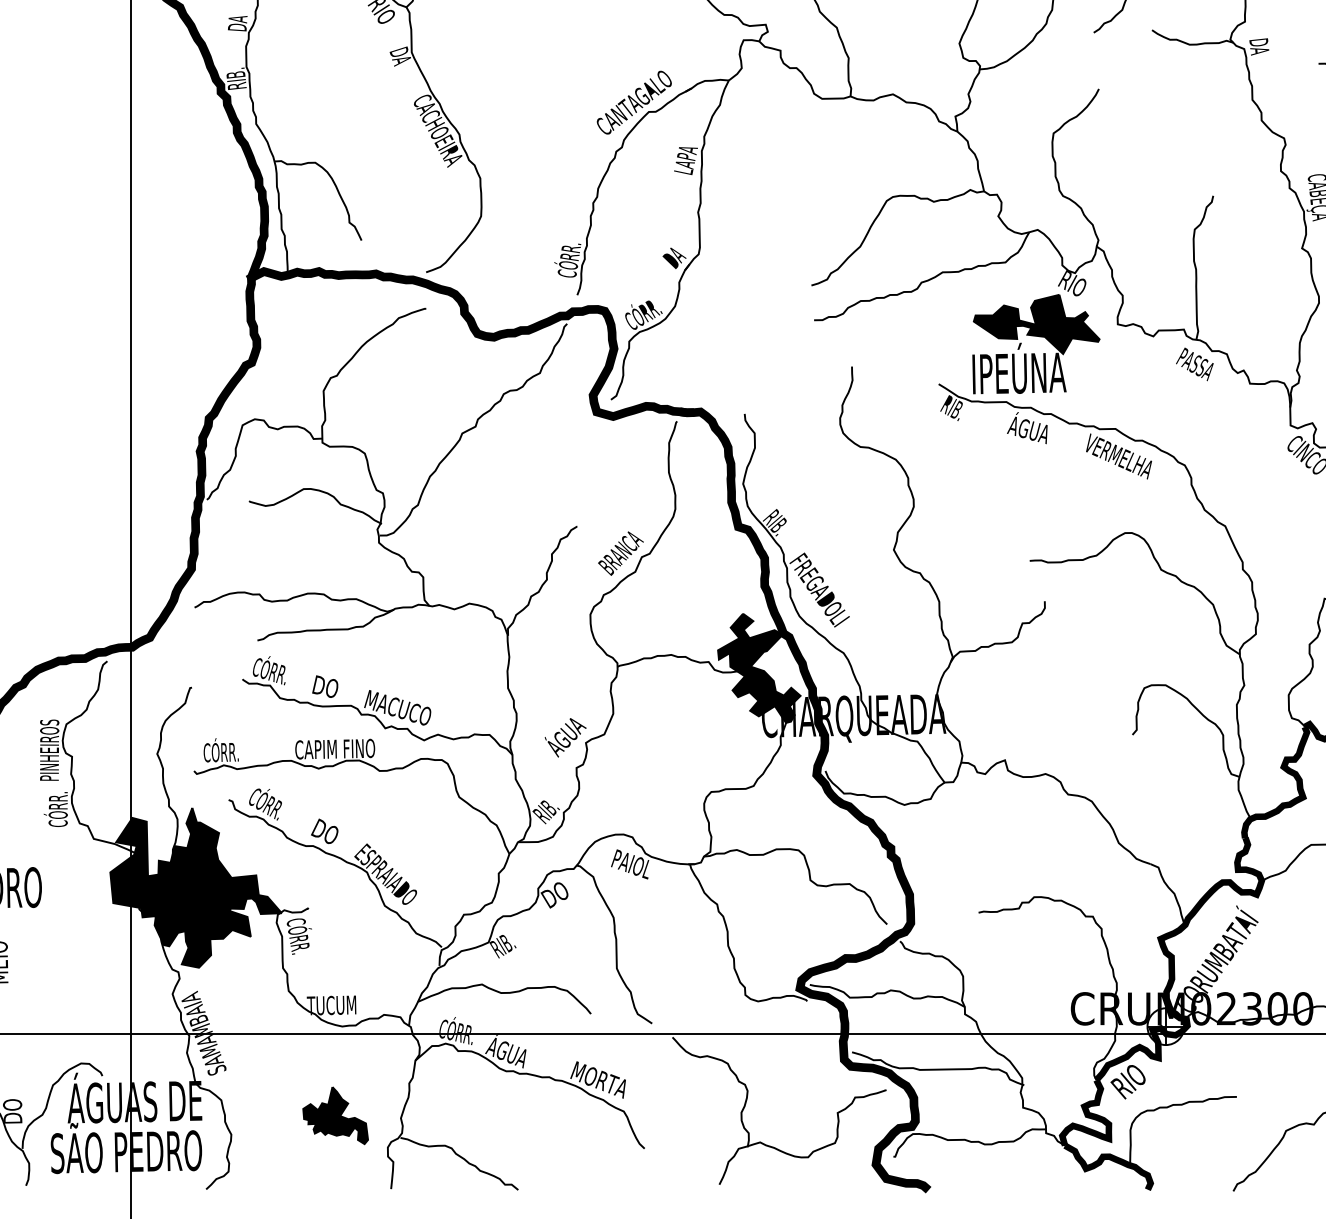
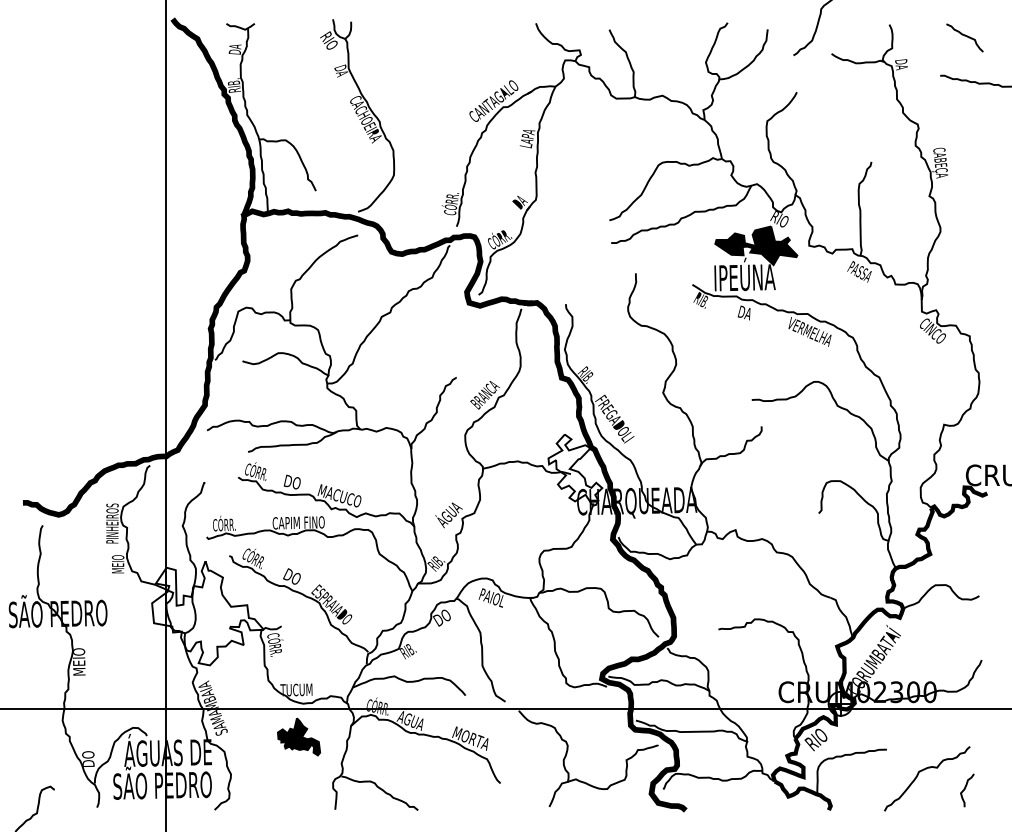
text: (1027, 428) -> (750, 313), ÁGUA -> DA
fill: (759, 667) -> (575, 469), removed
text: (55, 808) -> (116, 561), CÓRR. -> MEIO
fill: (195, 888) -> (207, 613), removed
part: (336, 1115) -> (299, 736), moved

